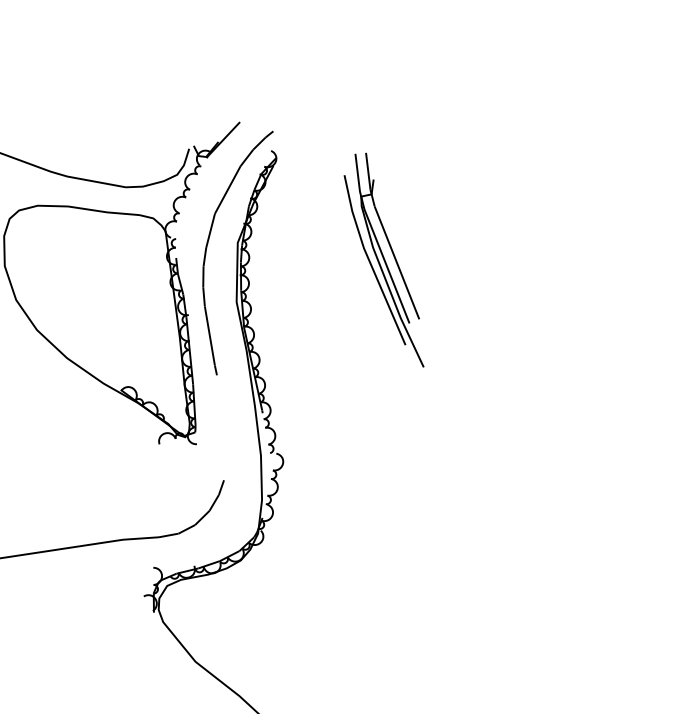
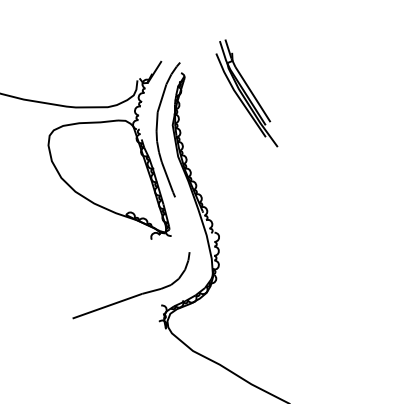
part: (385, 258) -> (246, 93), moved

